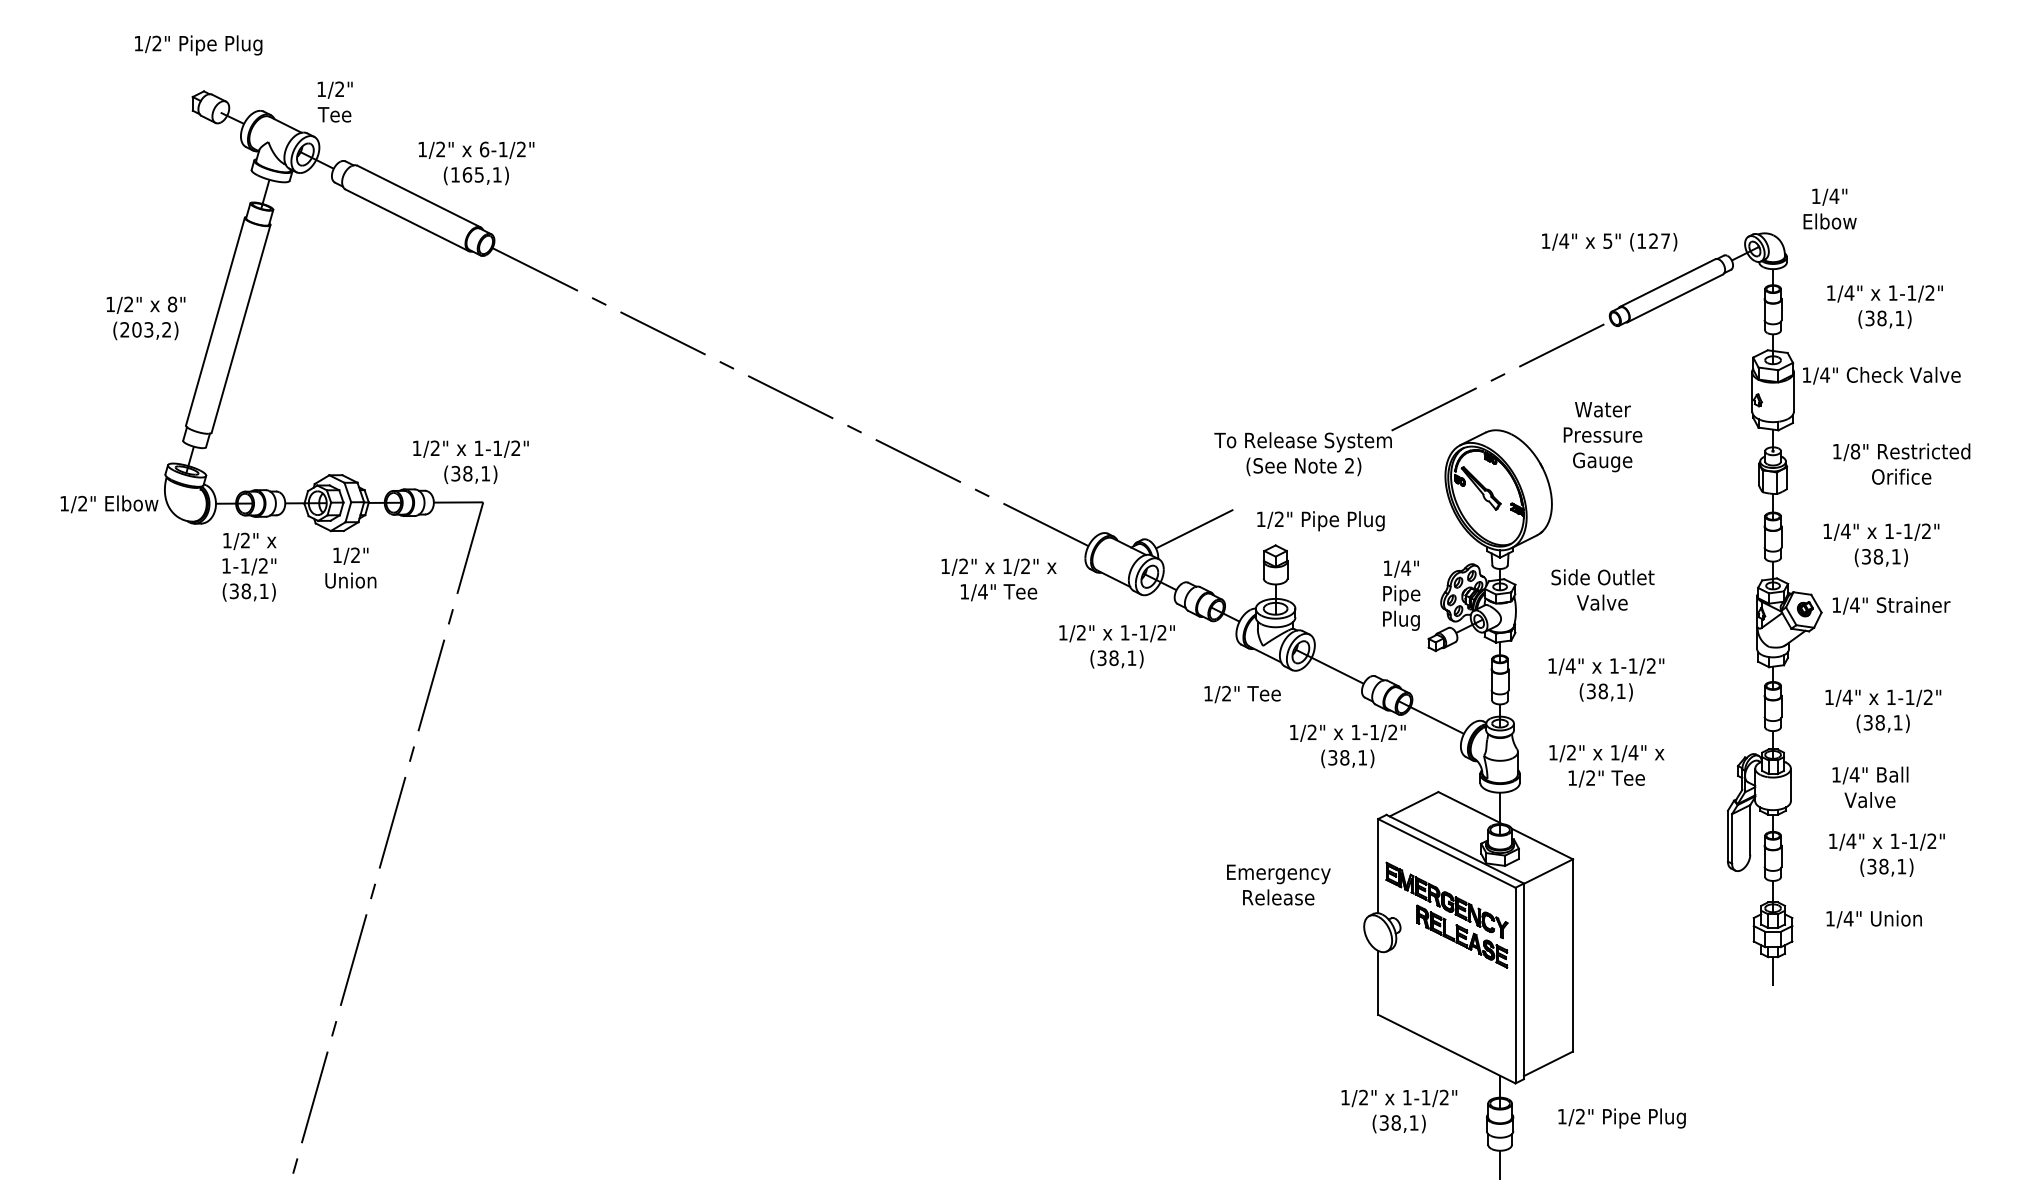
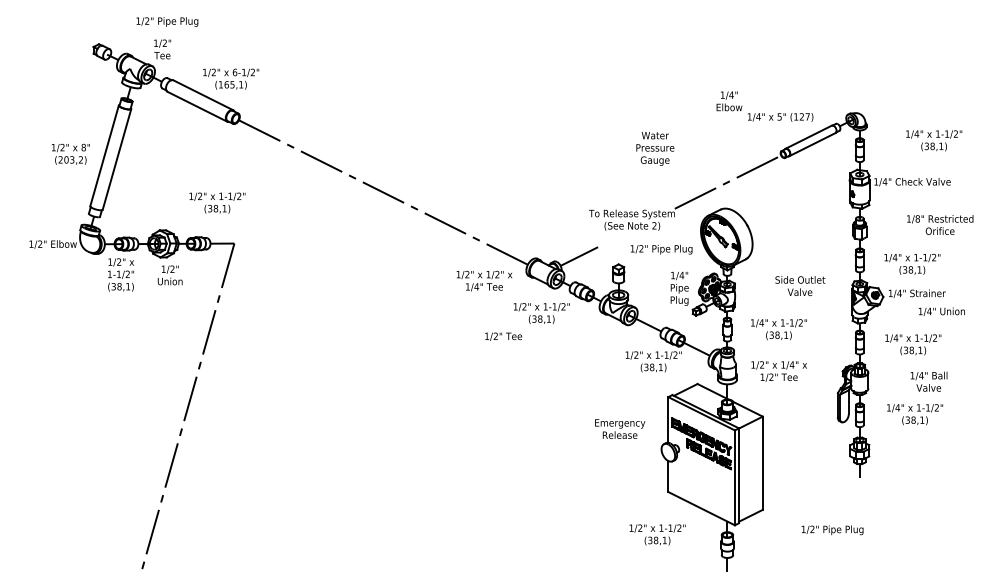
text: (198, 44) -> (167, 21), moved
text: (1830, 209) -> (729, 101), moved
text: (1885, 306) -> (934, 140), moved
text: (1603, 436) -> (655, 148), moved
text: (471, 460) -> (217, 202), moved
text: (1902, 463) -> (940, 224), moved
text: (1320, 520) -> (661, 249), moved
text: (1603, 588) -> (800, 285), moved
text: (1242, 694) -> (503, 336), moved
text: (1869, 786) -> (928, 381), moved
text: (1873, 918) -> (941, 311), moved
text: (1399, 1110) -> (657, 534), moved
text: (1621, 1118) -> (832, 530), moved

